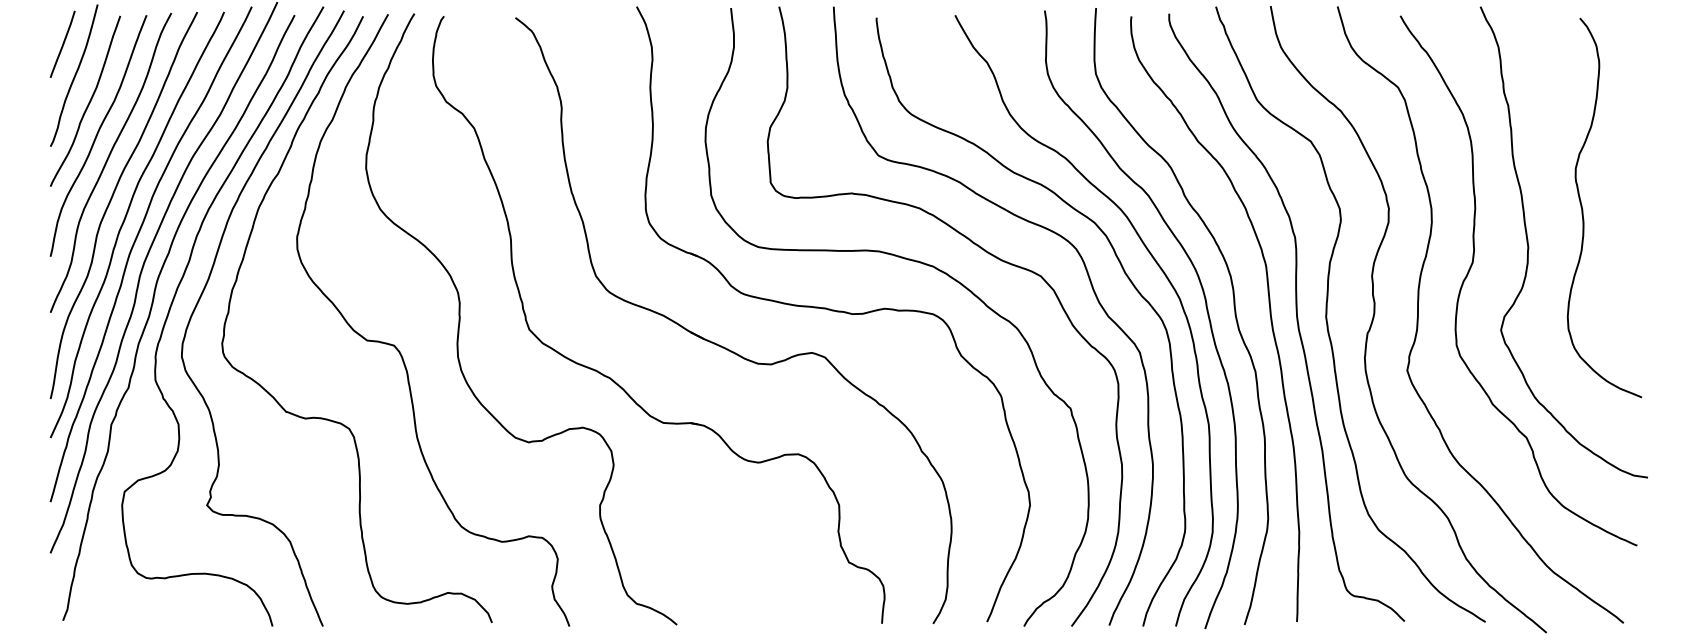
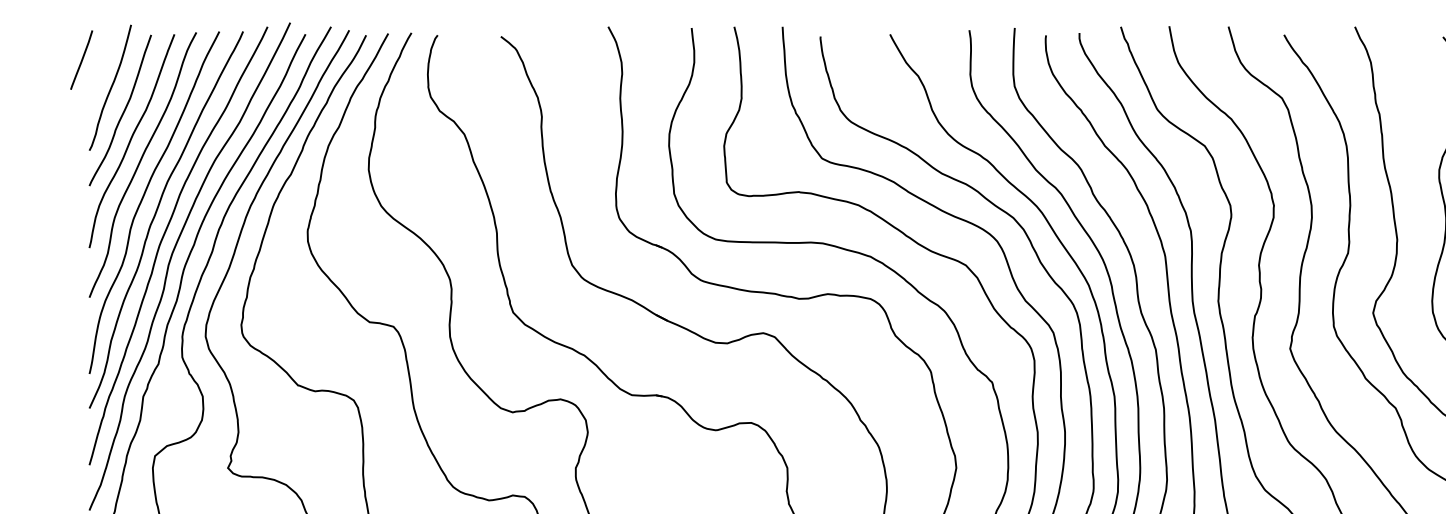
line: (62, 43) -> (81, 59), moved

